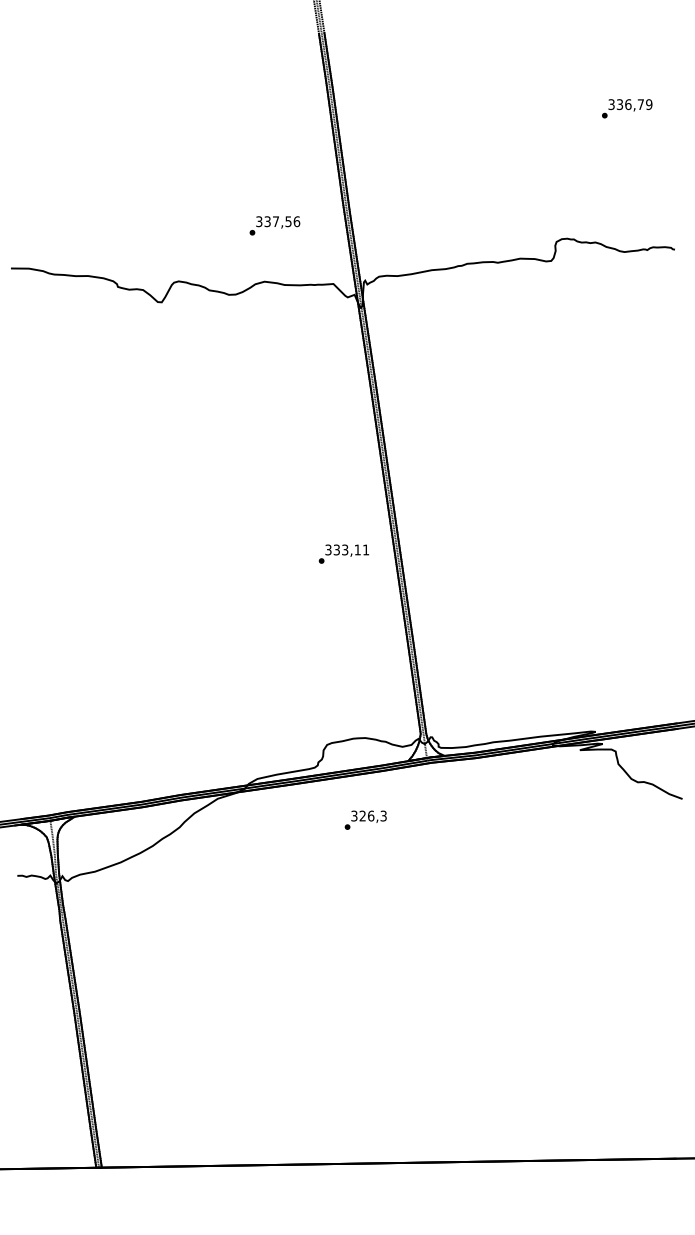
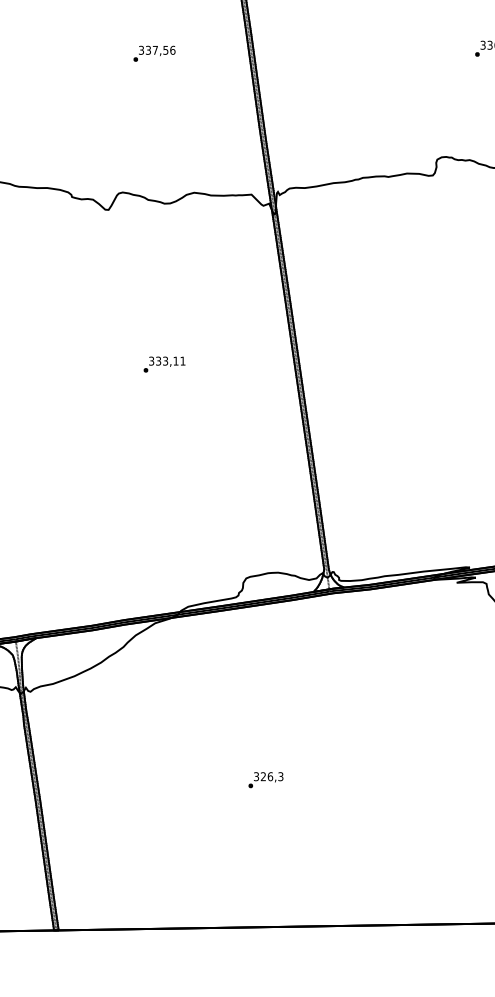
text: (274, 225) -> (154, 53), moved
text: (343, 553) -> (164, 364), moved
text: (365, 819) -> (265, 779), moved

